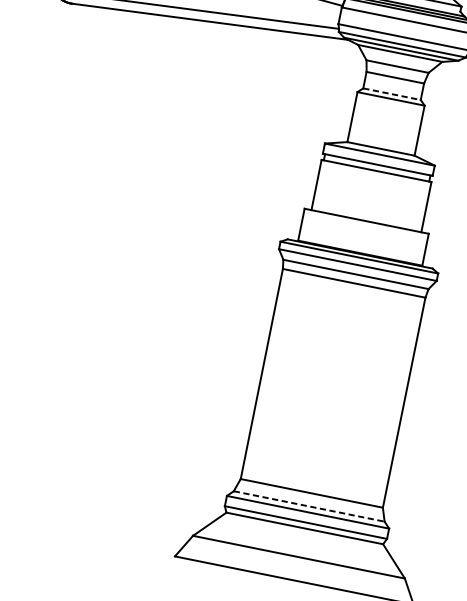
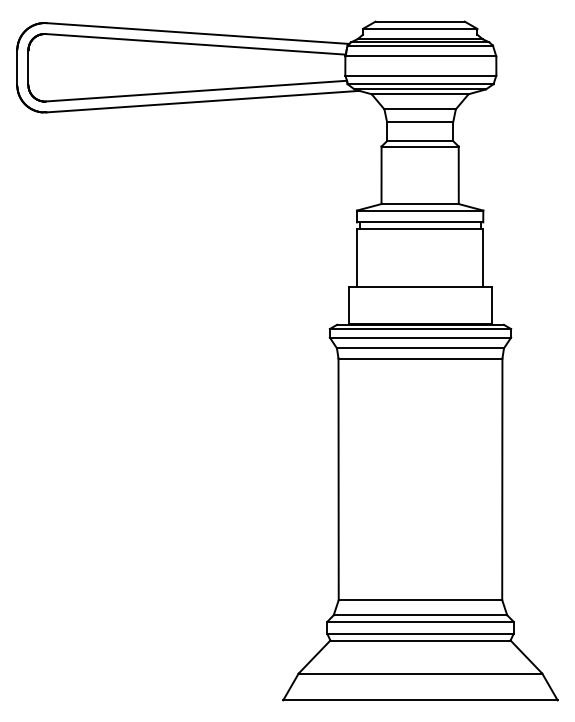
line: (392, 94) -> (420, 141), dashed -> solid
line: (309, 506) -> (420, 615), dashed -> solid

